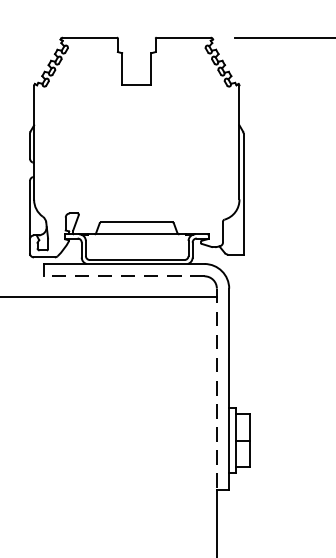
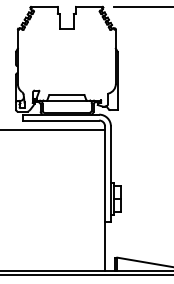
line: (123, 276) -> (60, 120), dashed -> solid
line: (217, 389) -> (105, 174), dashed -> solid

